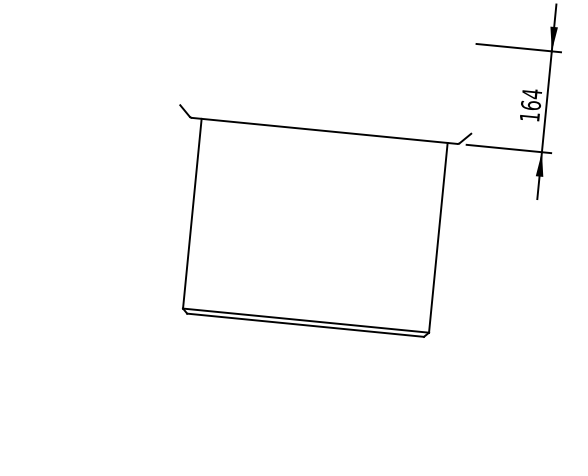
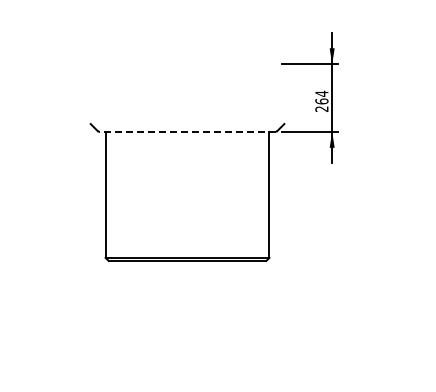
text: (529, 115) -> (321, 108), 164 -> 264
line: (324, 130) -> (187, 131), solid -> dashed

